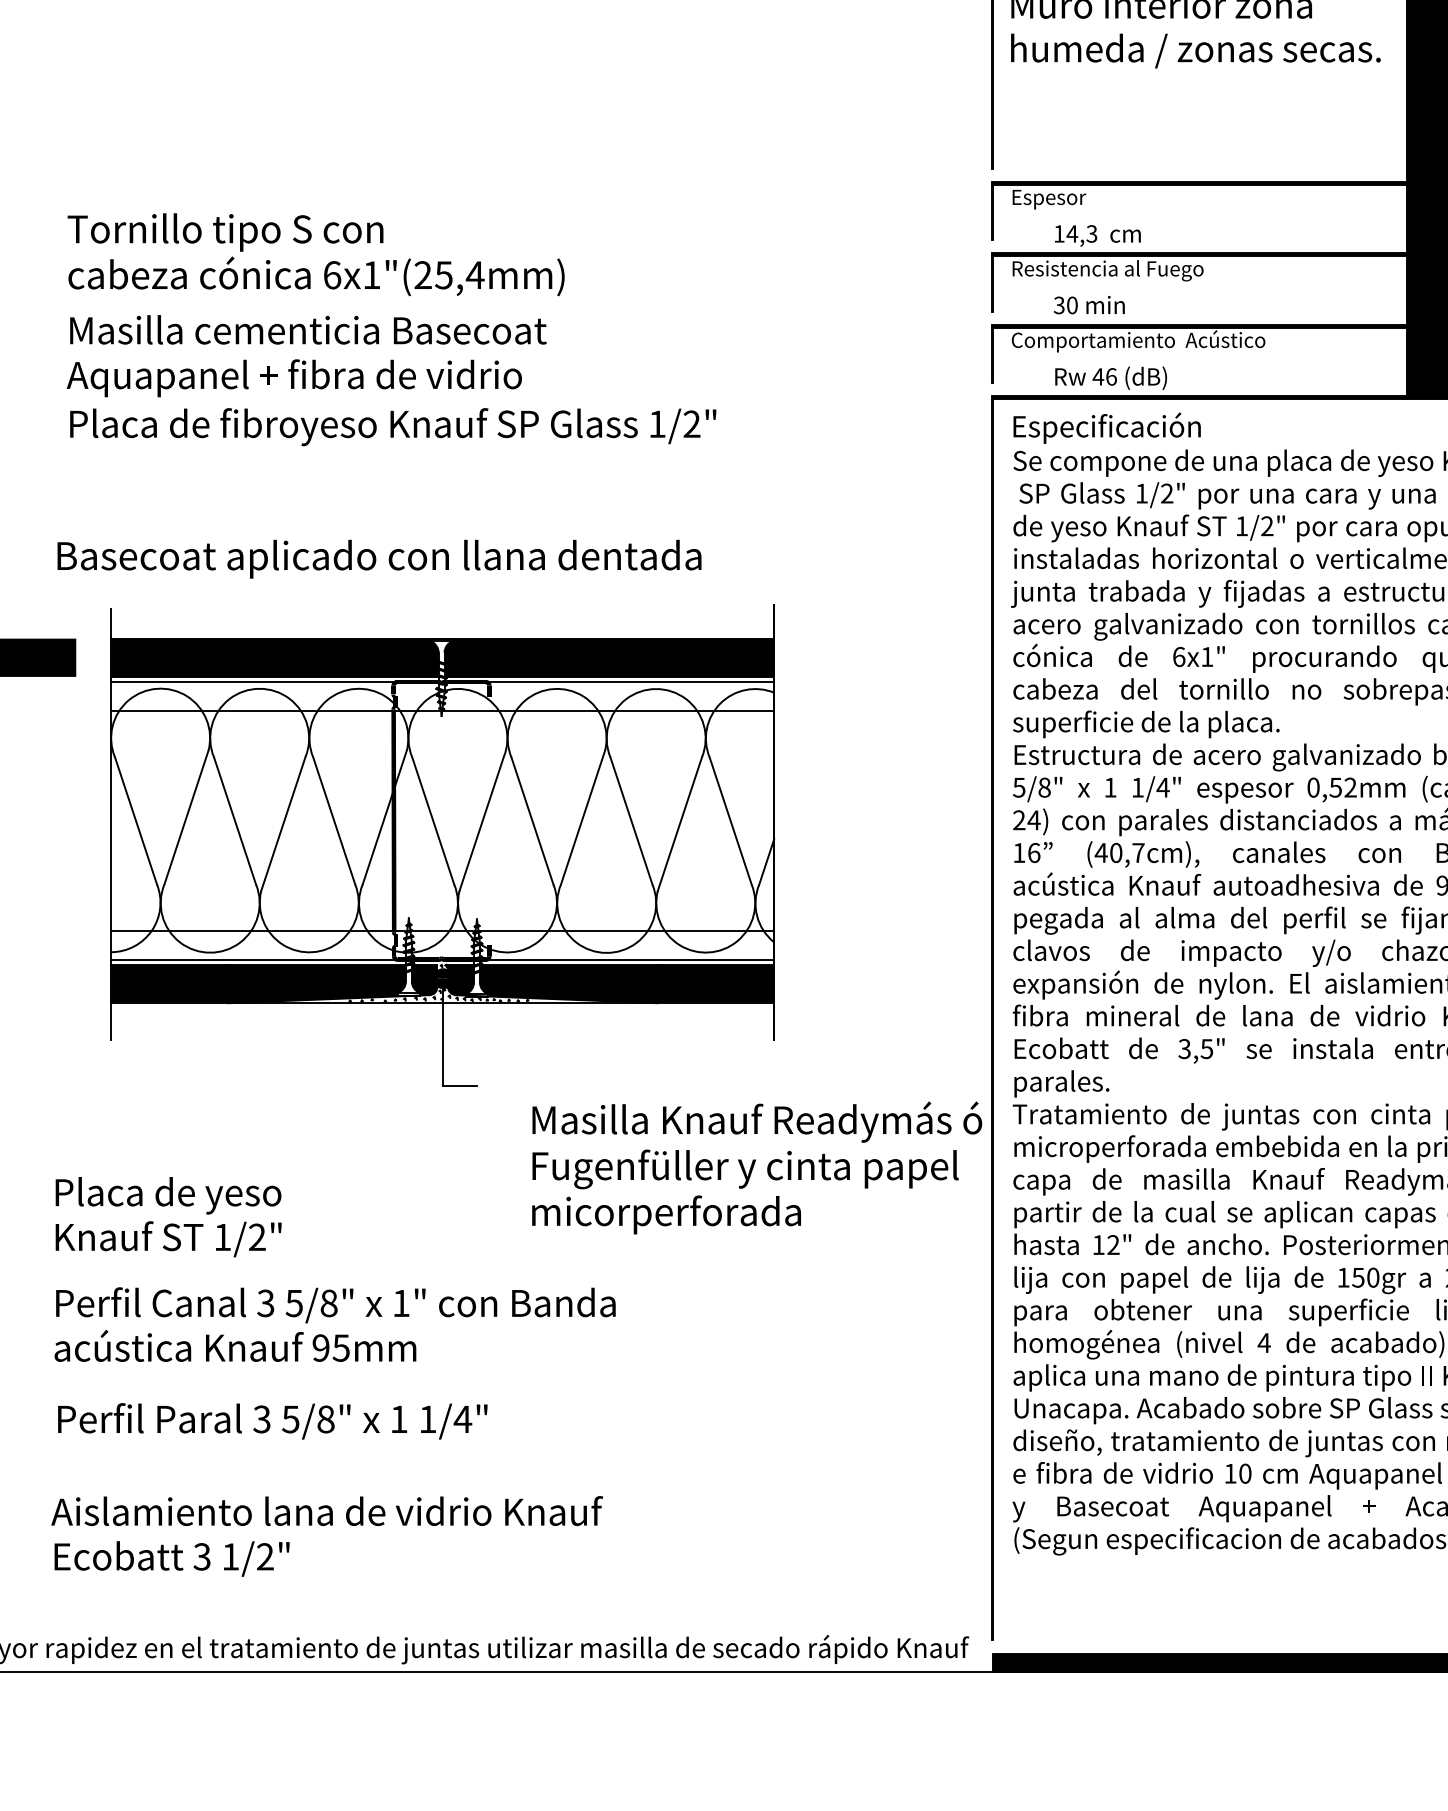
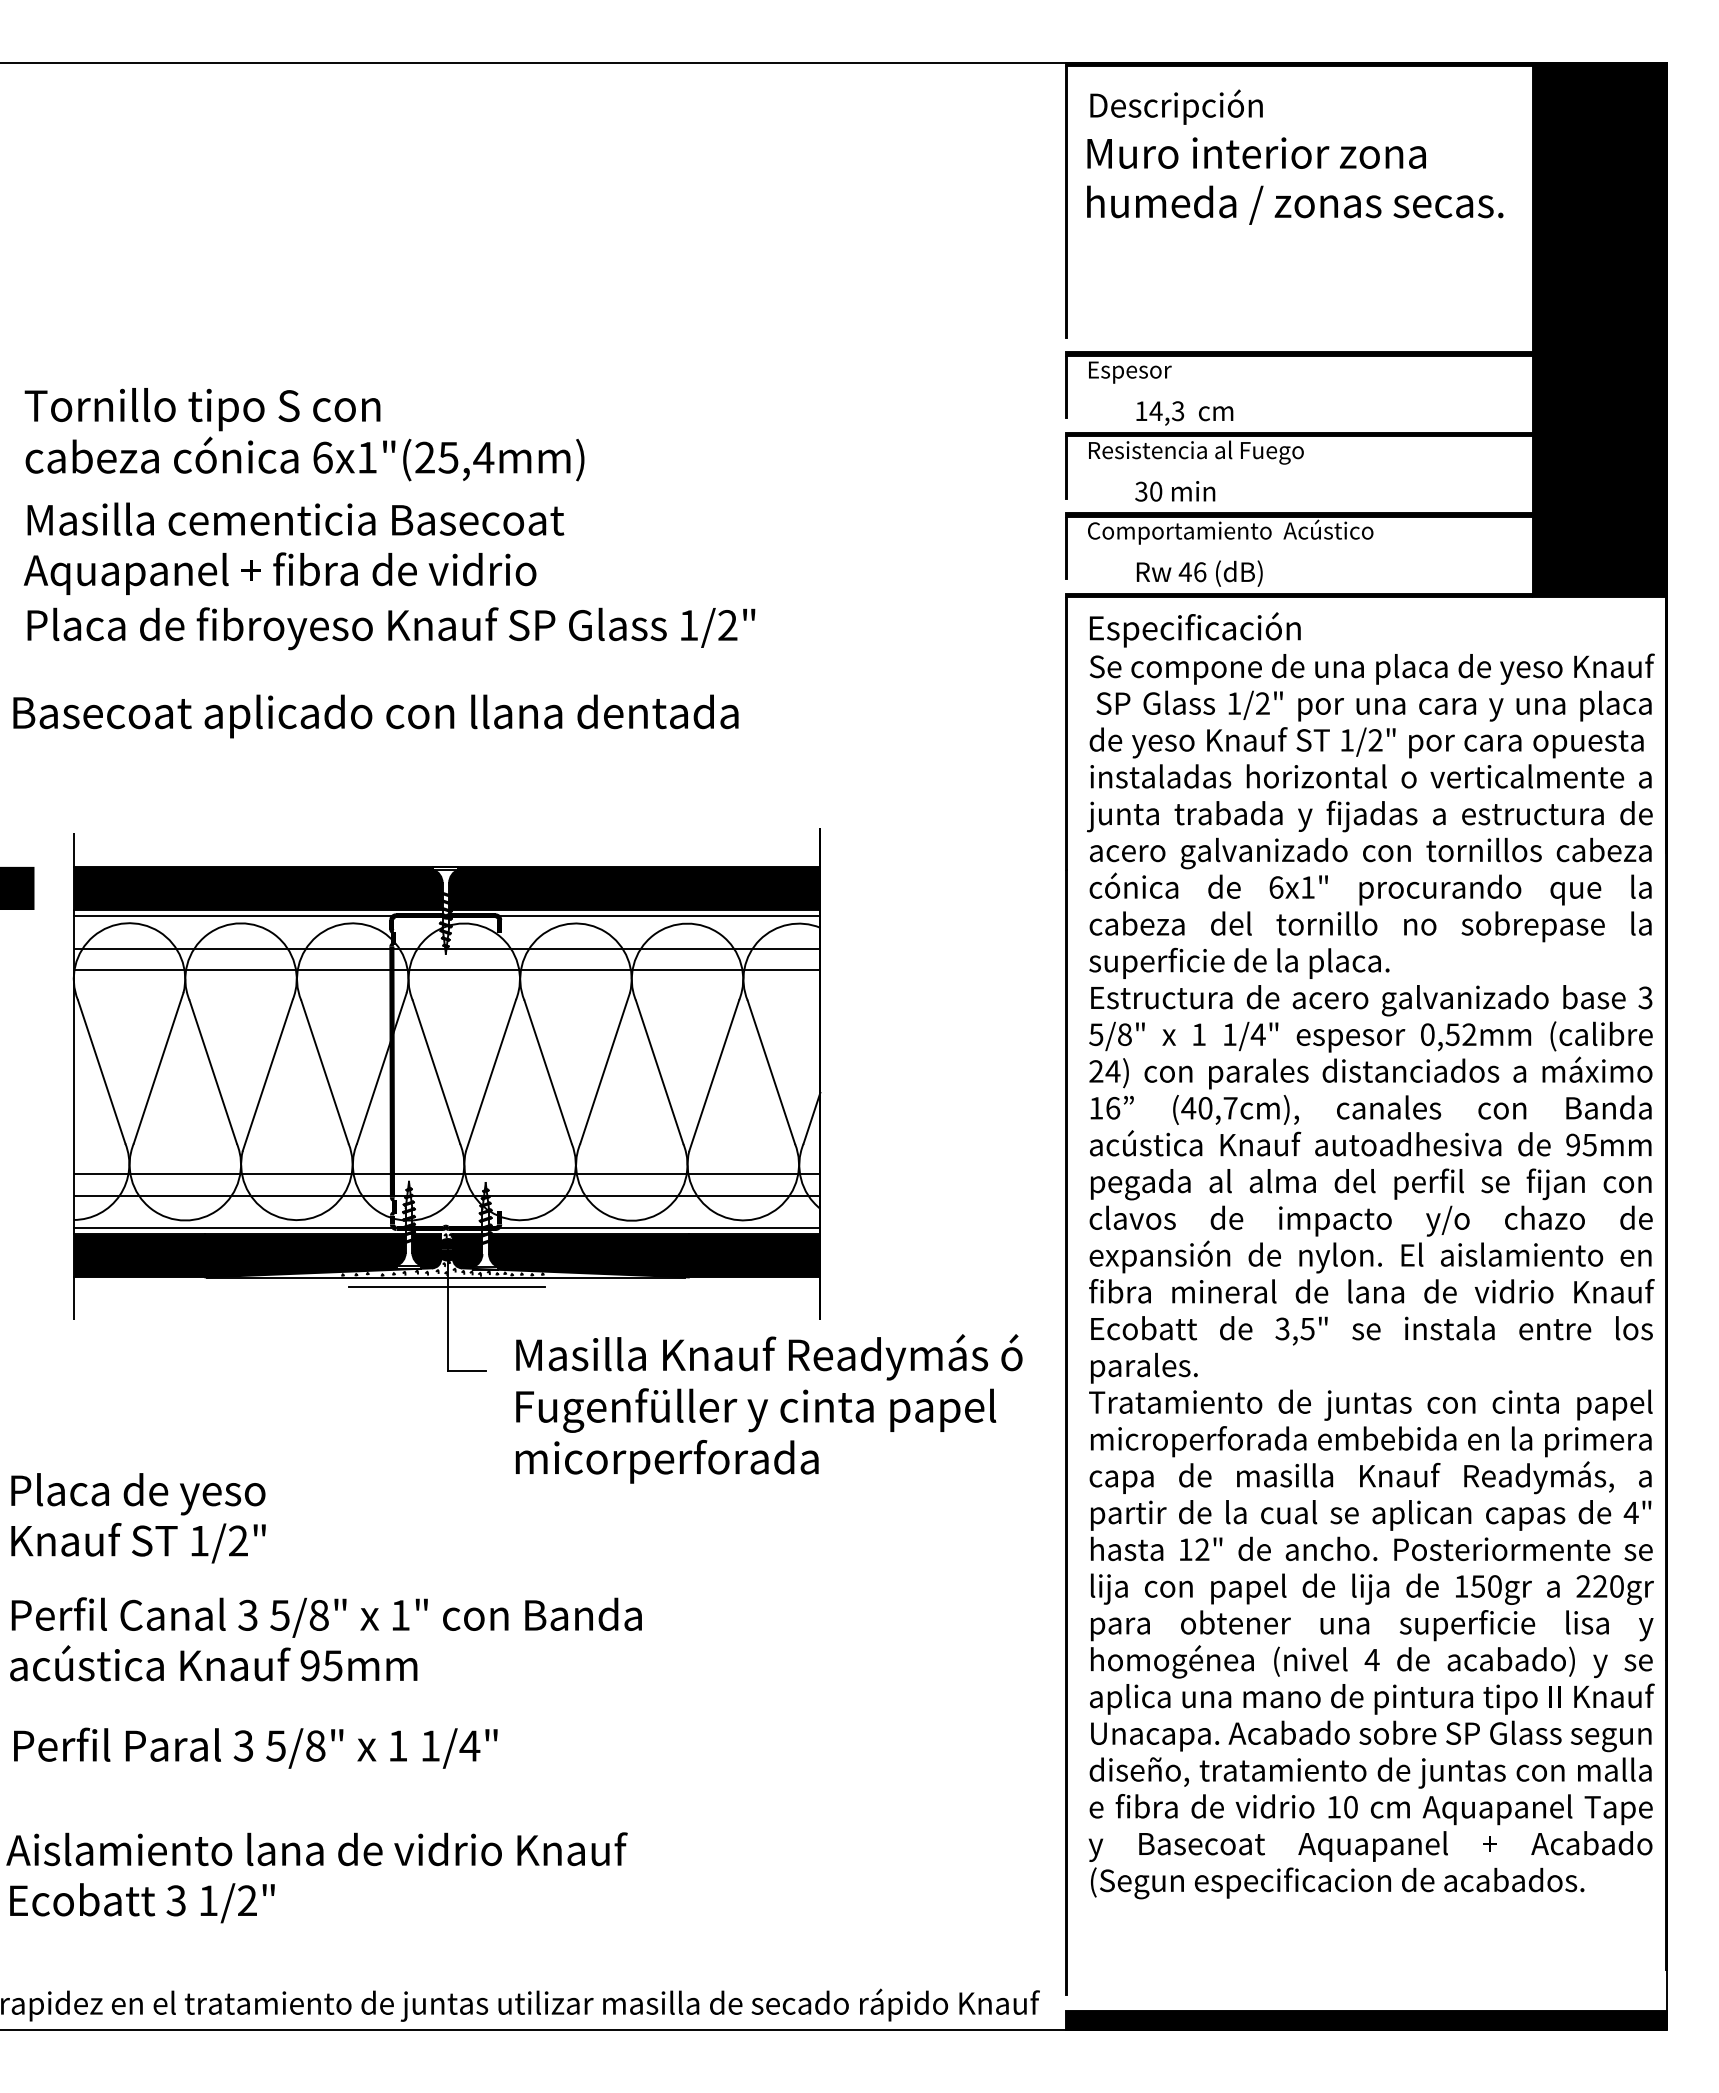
text: (379, 559) -> (375, 716), moved
line: (442, 729) -> (446, 969), added
line: (442, 911) -> (446, 1174), added
line: (442, 1012) -> (446, 1287), added
text: (756, 1167) -> (768, 1408), moved

